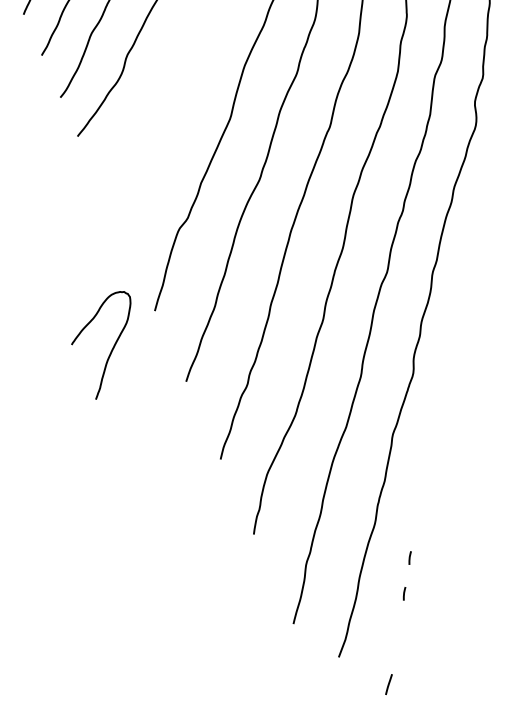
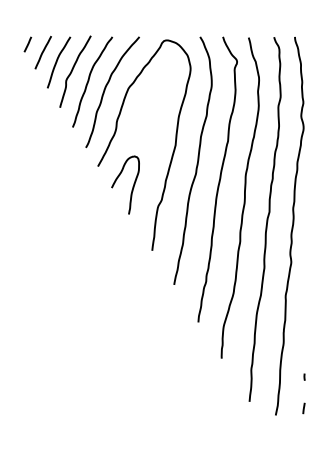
curve: (110, 347) -> (132, 186), moved
line: (409, 556) -> (304, 357), removed
curve: (388, 684) -> (303, 408), moved

